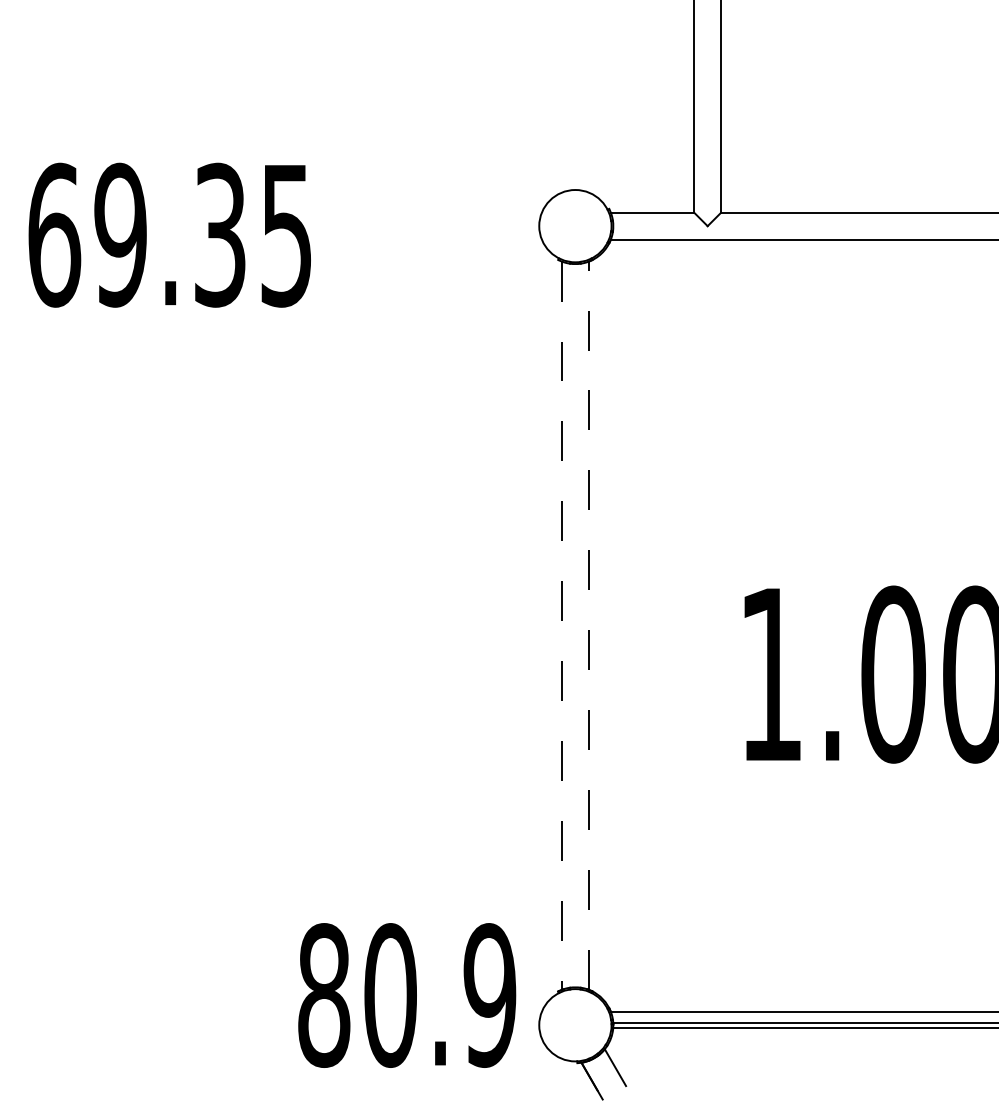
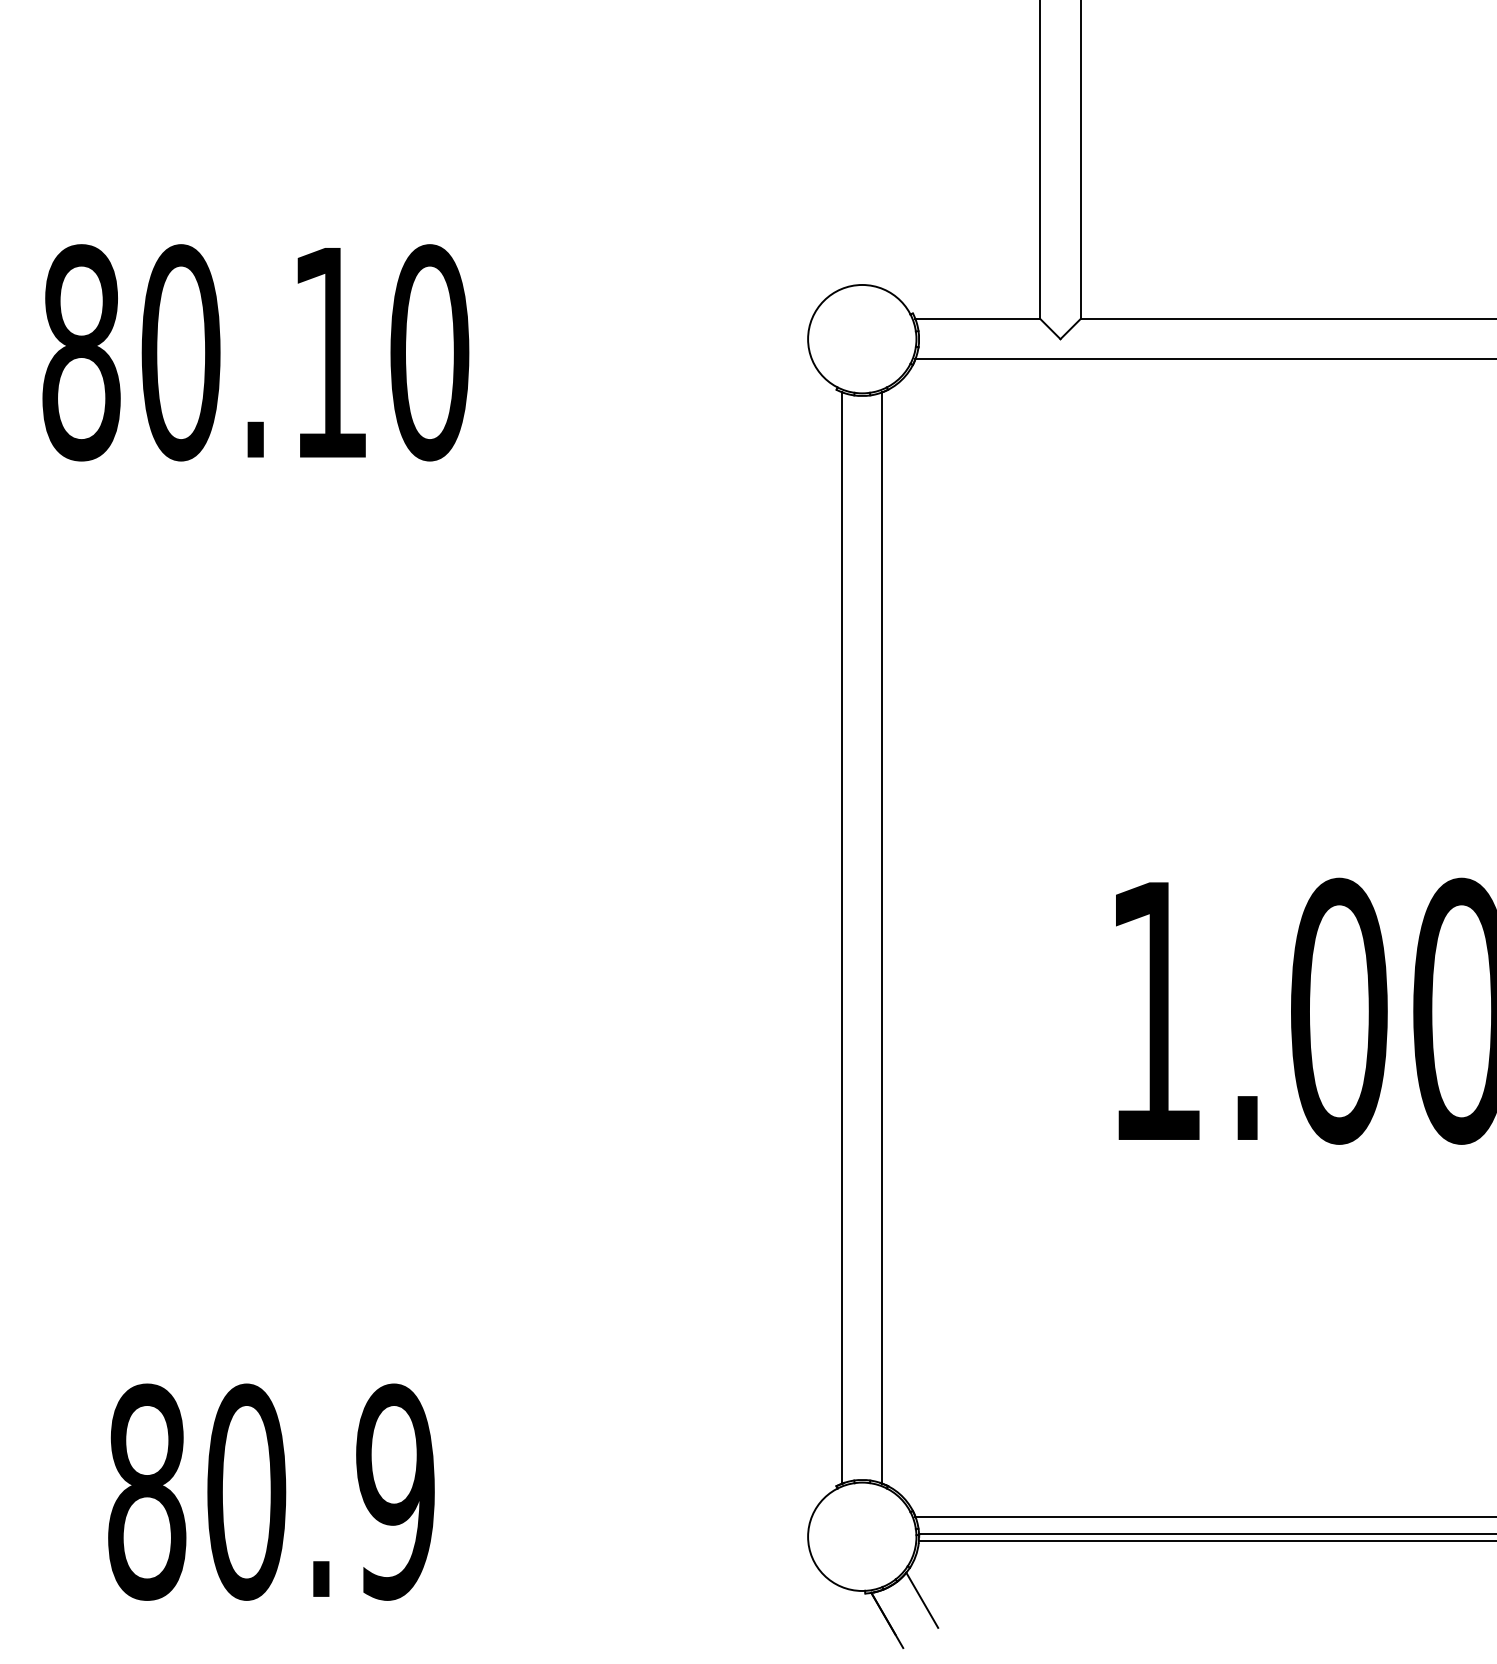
text: (170, 234) -> (255, 351), 69.35 -> 80.10
line: (588, 625) -> (881, 937), dashed -> solid
line: (561, 626) -> (841, 939), dashed -> solid
text: (407, 995) -> (271, 1492), moved

